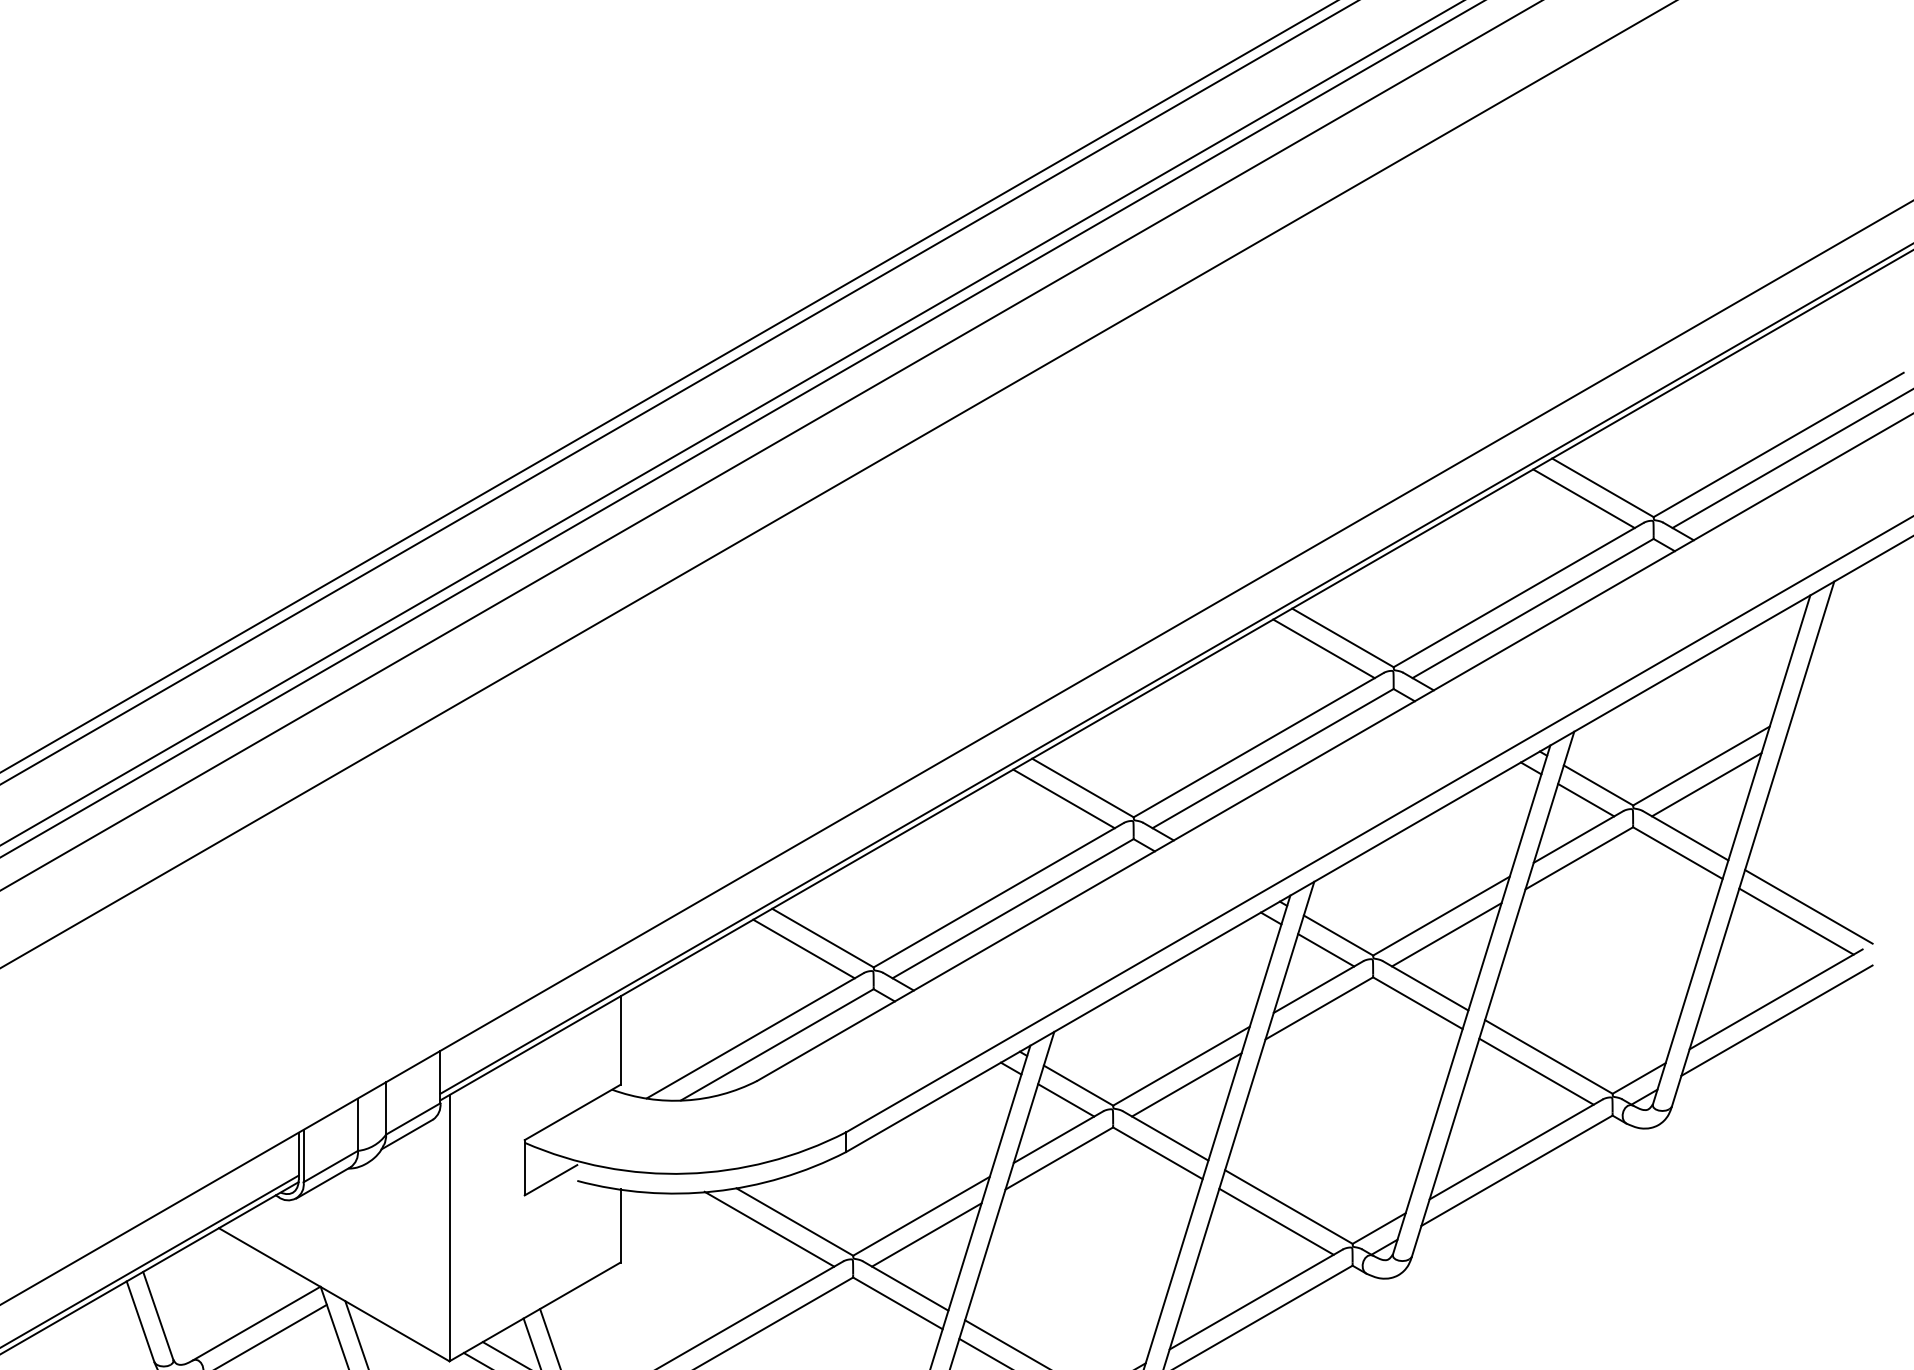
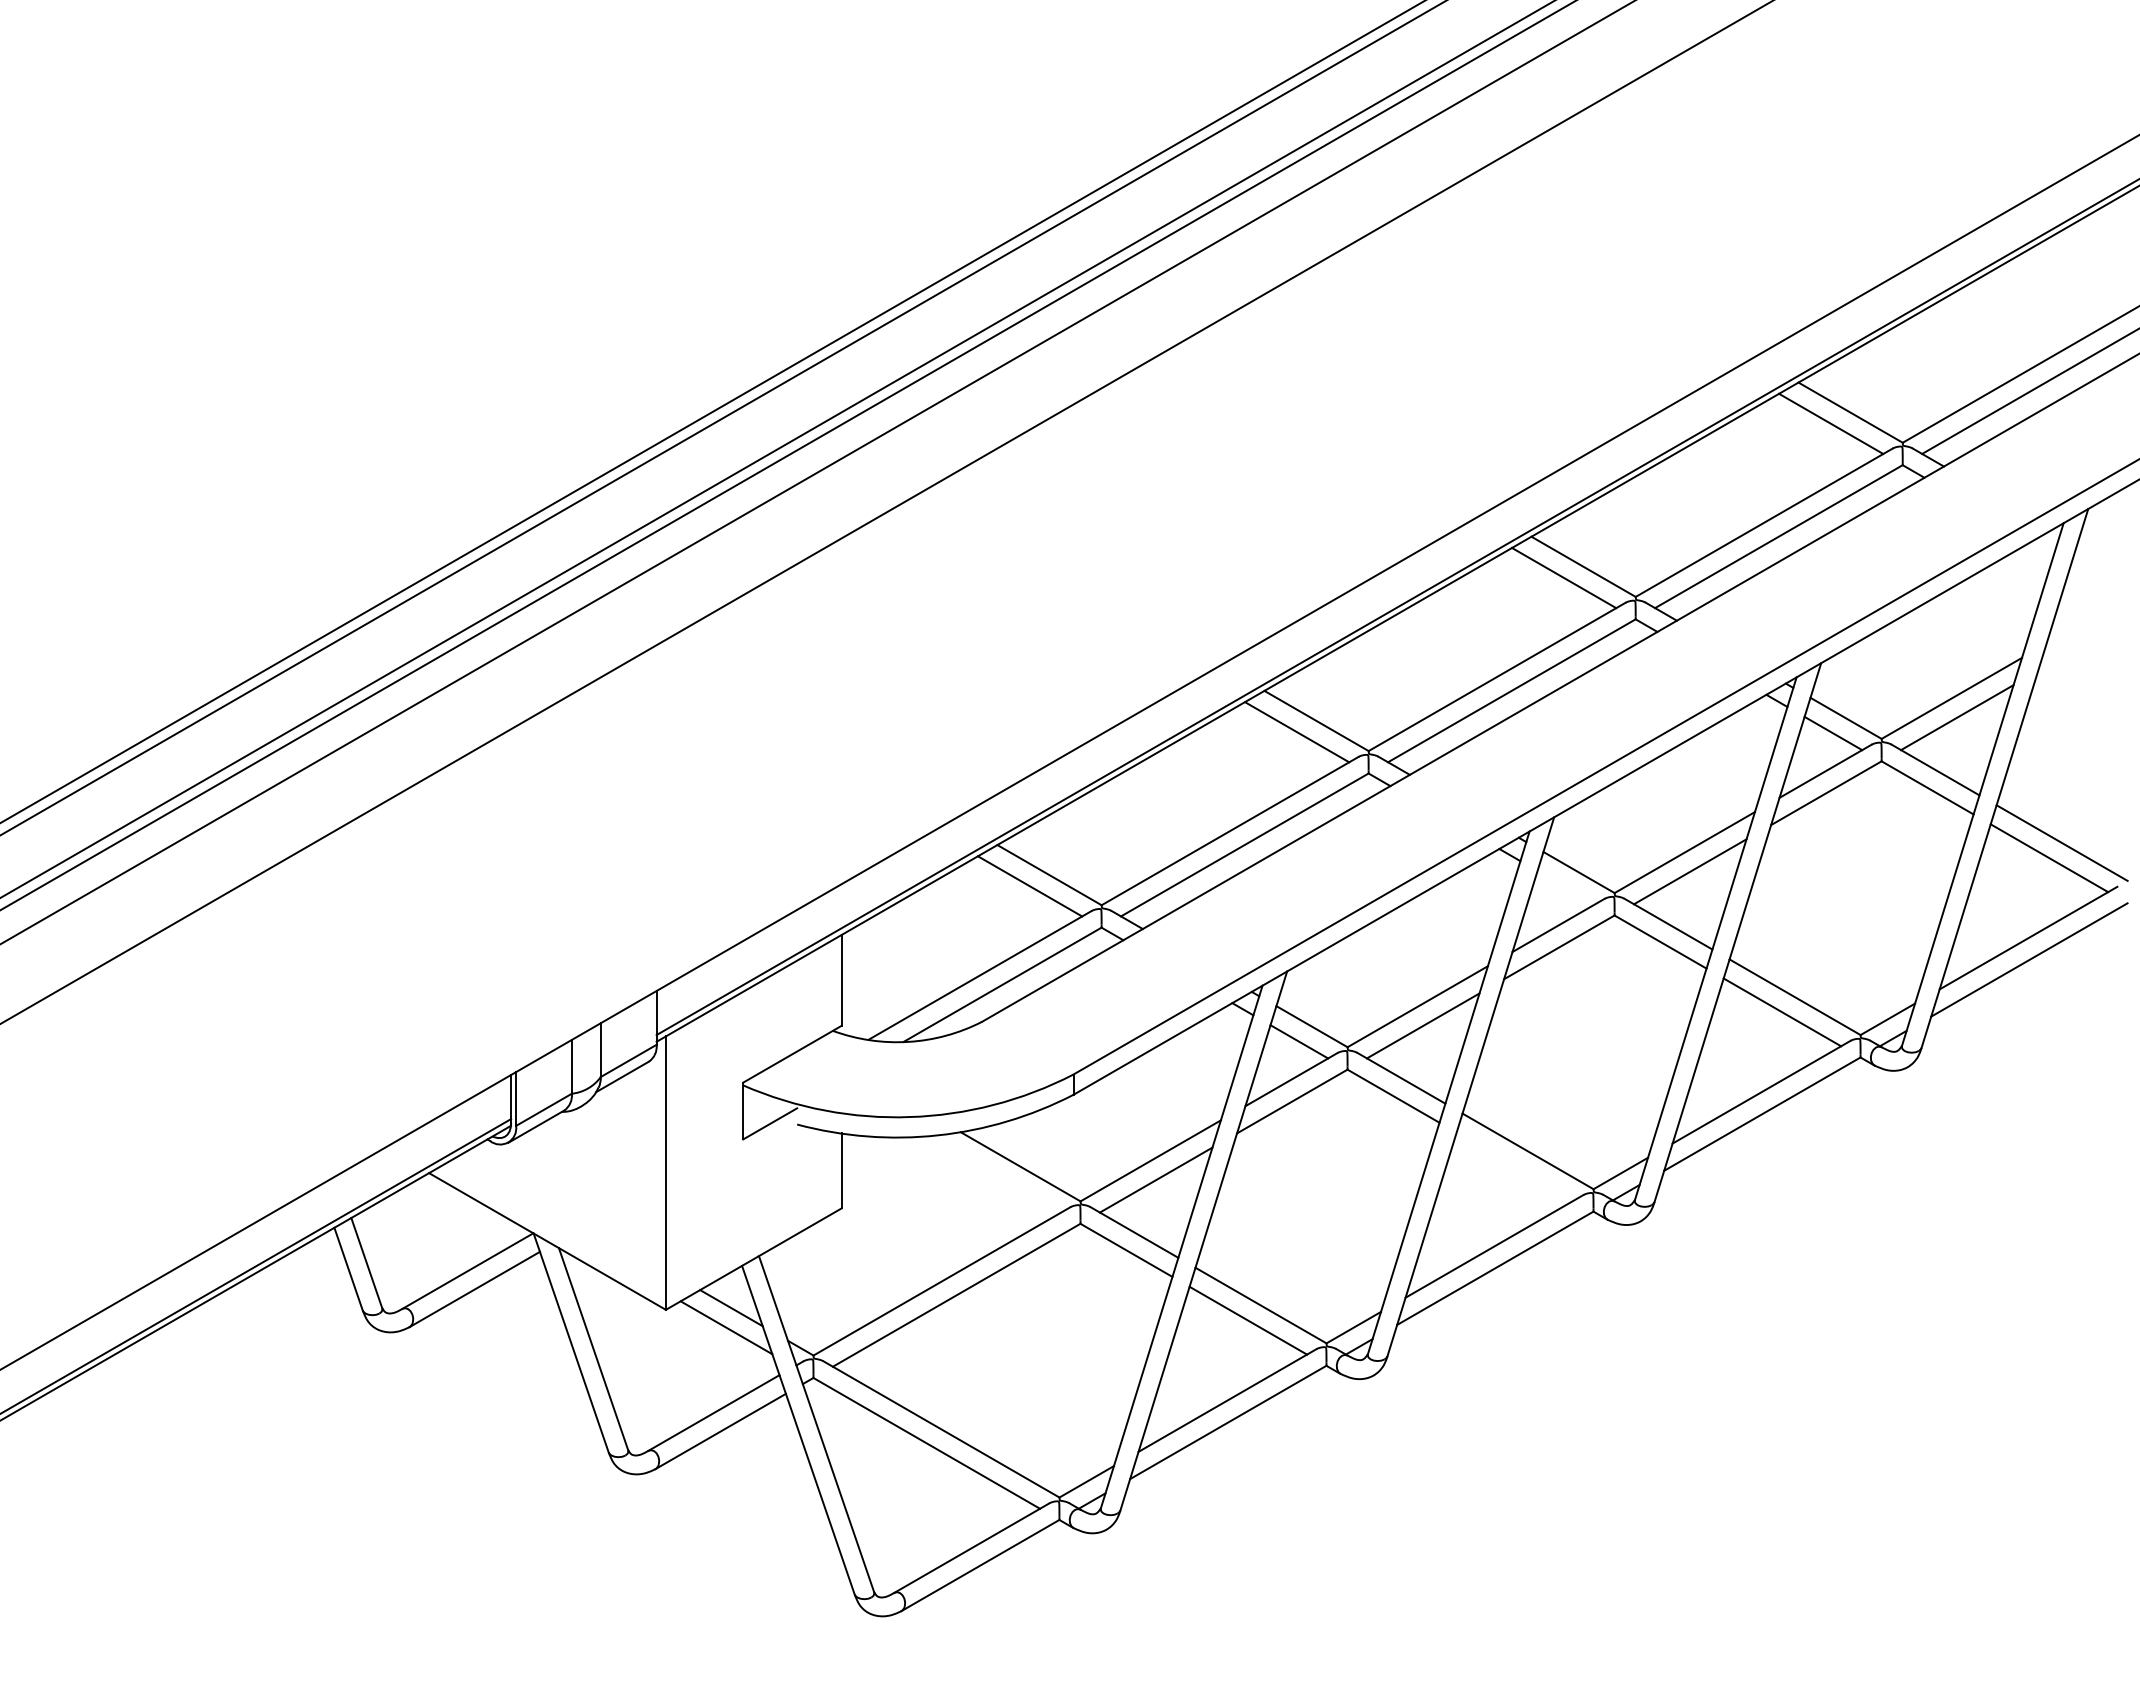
line: (1326, 950) -> (1566, 887), removed
line: (1276, 1221) -> (1515, 1166), removed
line: (769, 1228) -> (994, 1173), removed

